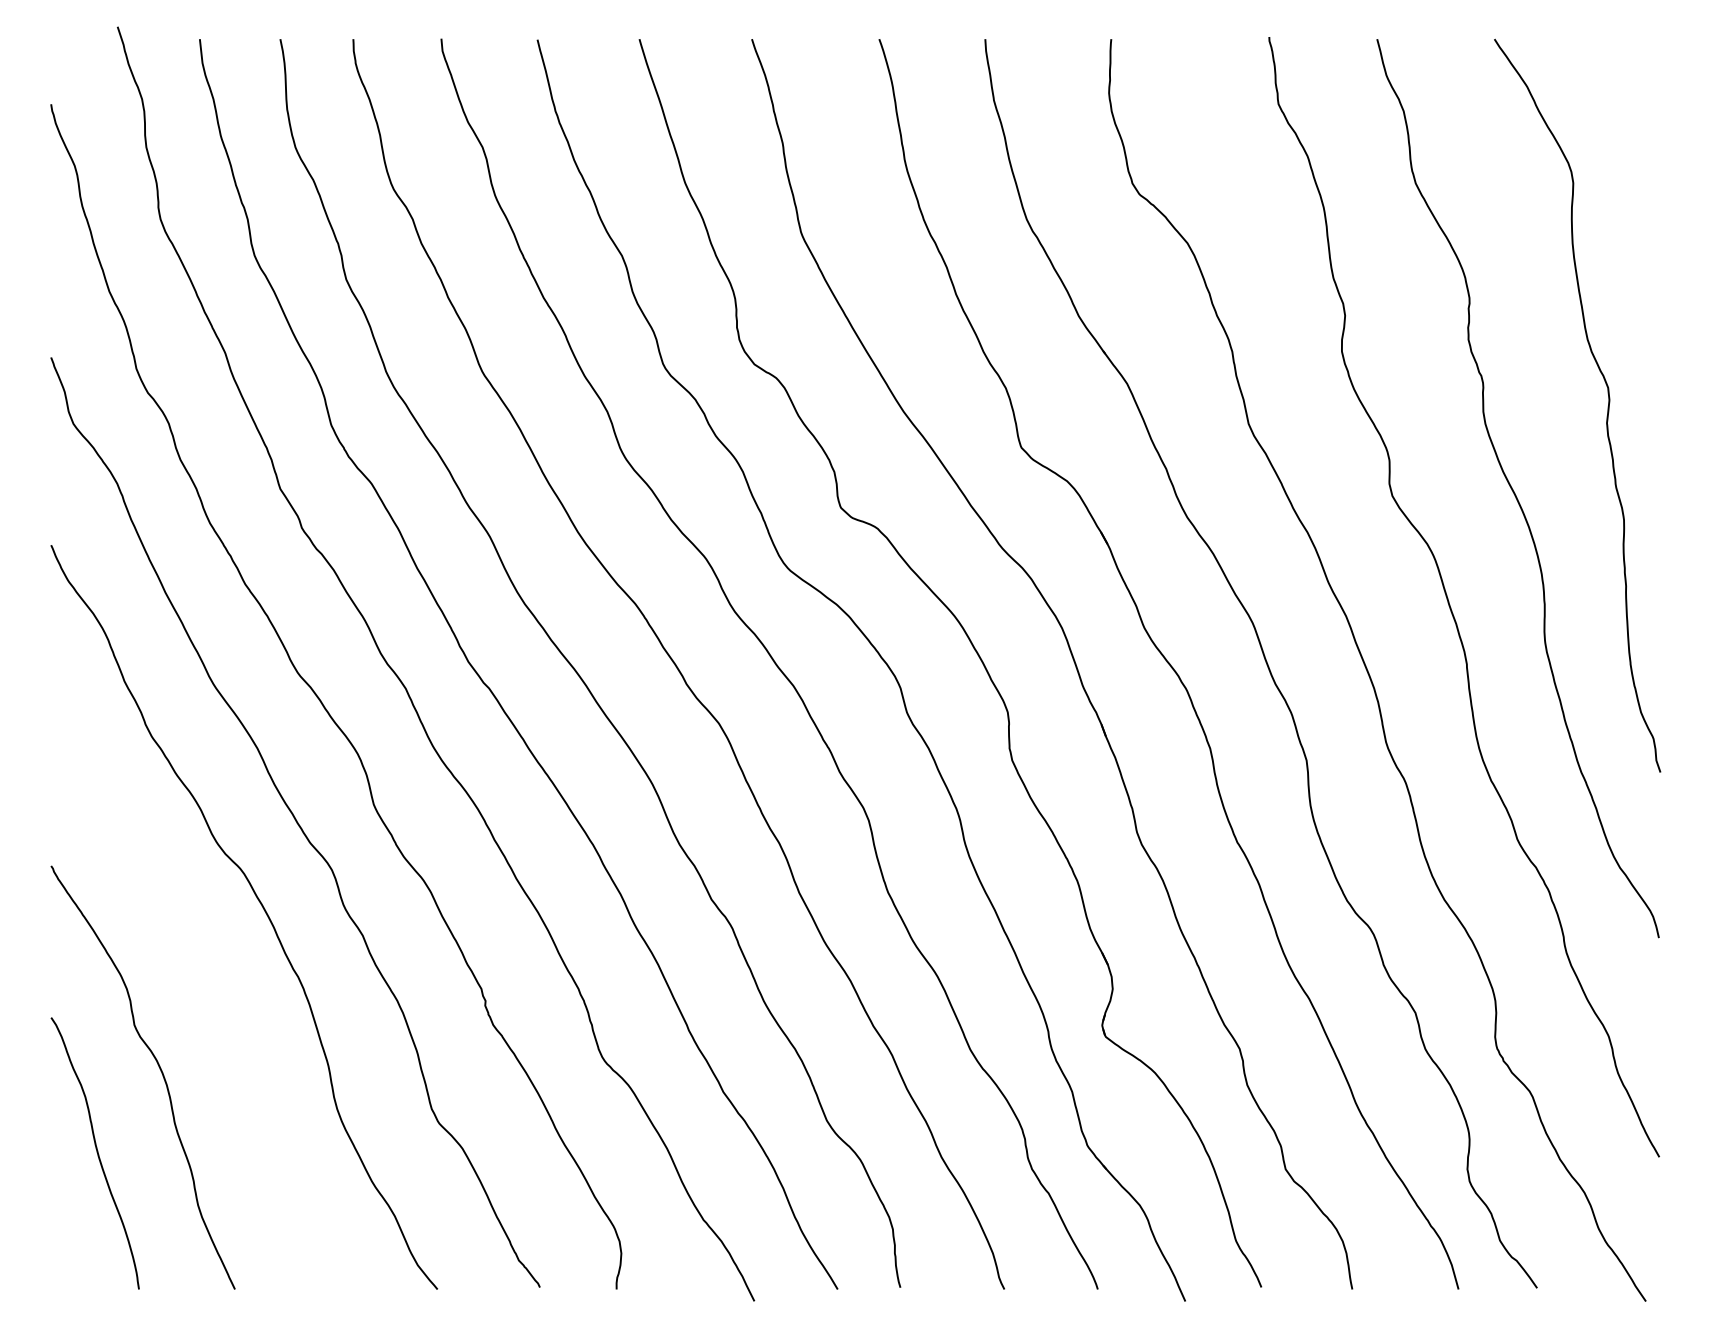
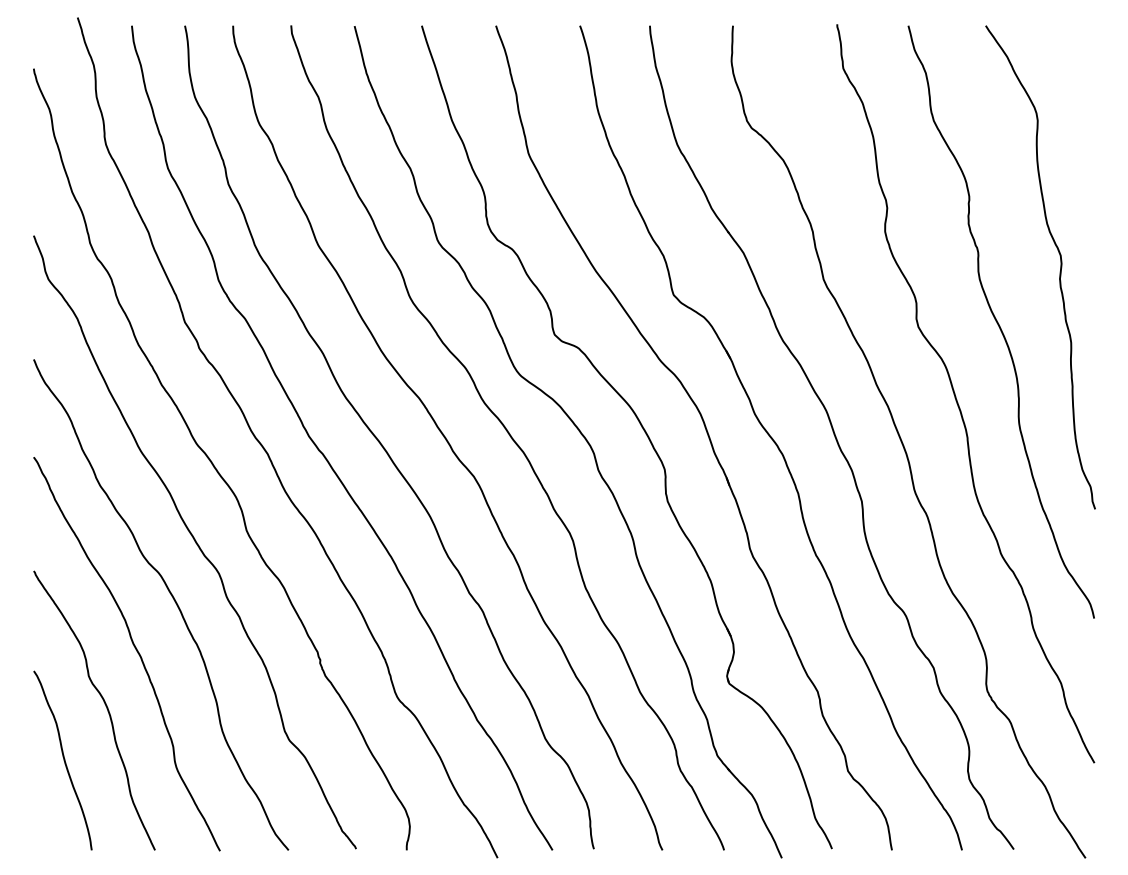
curve: (203, 983) -> (134, 648), added

